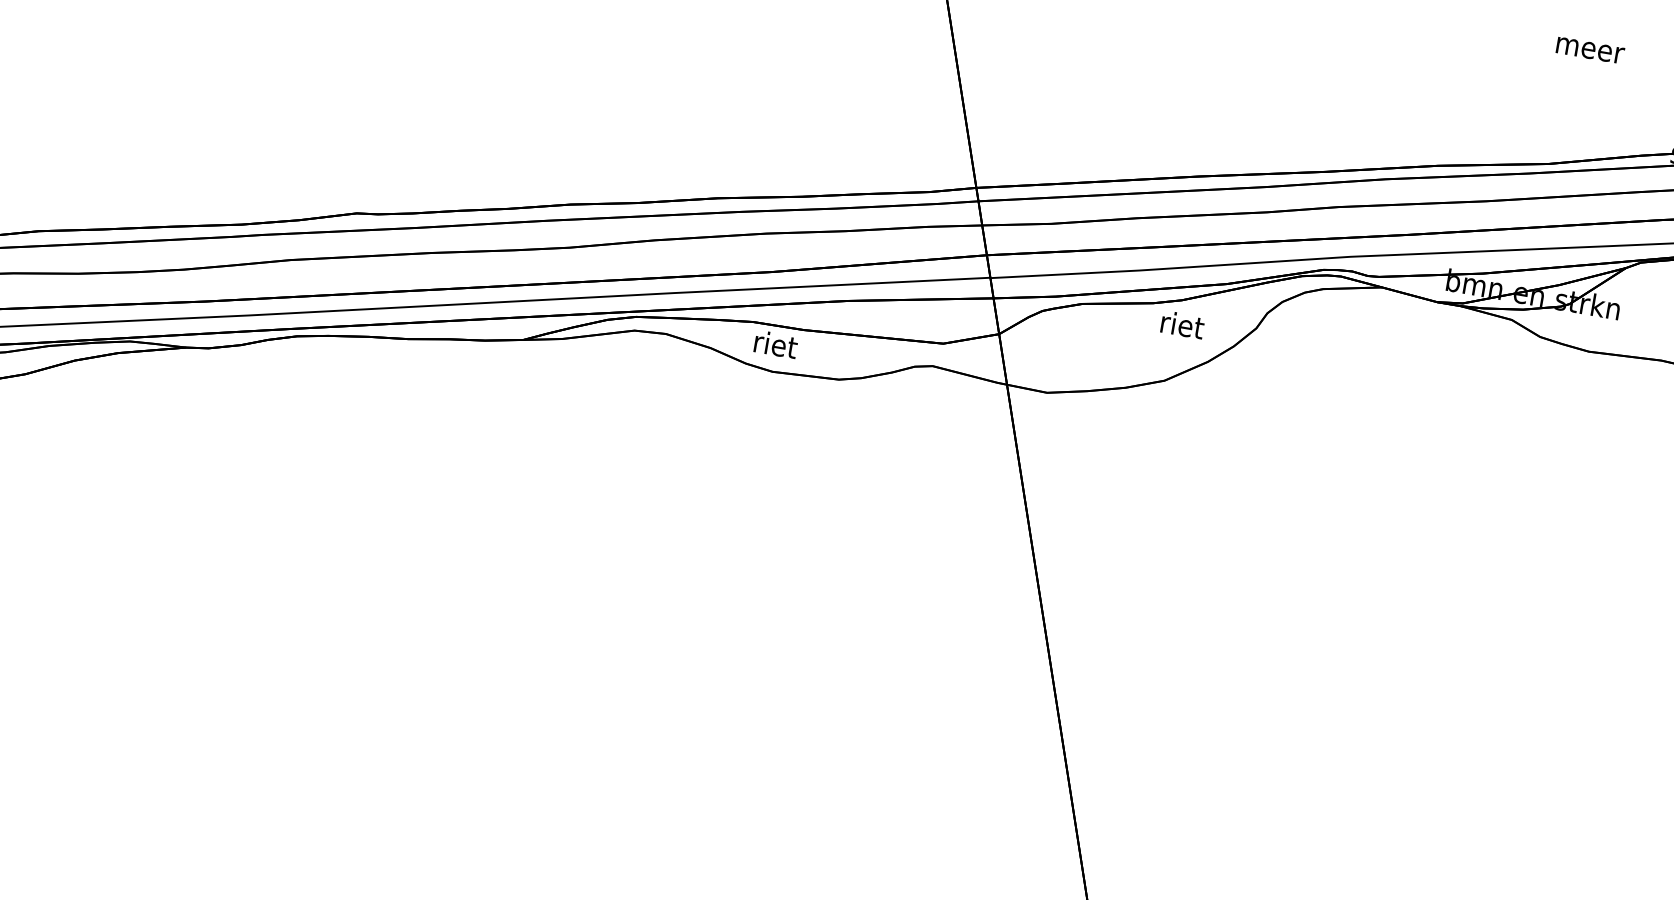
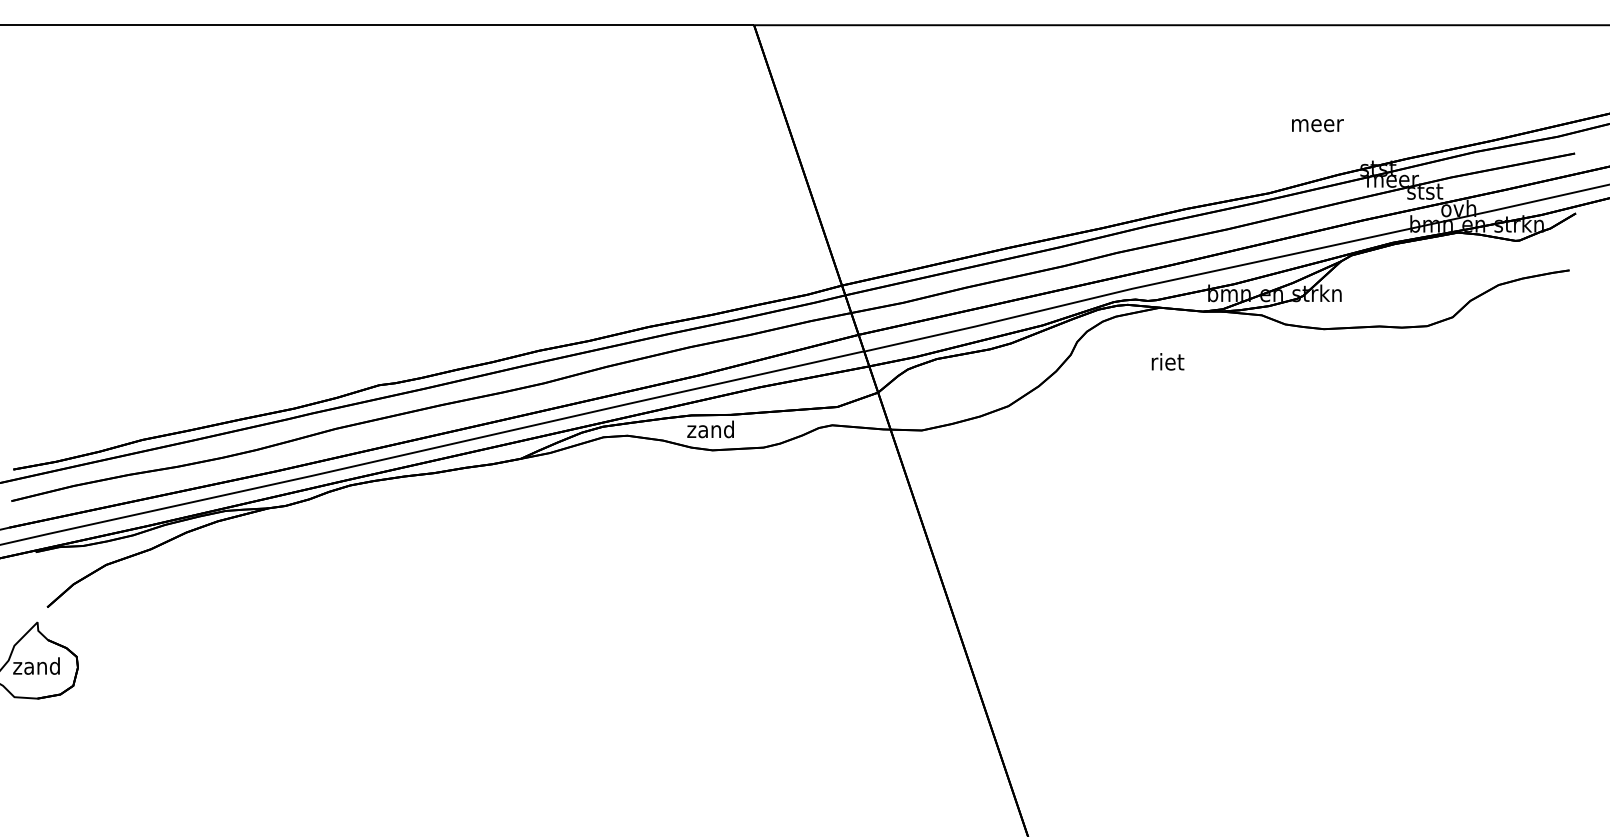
text: (1589, 50) -> (1317, 125), moved
text: (1182, 324) -> (1167, 361), moved
text: (774, 344) -> (710, 429), riet -> zand

